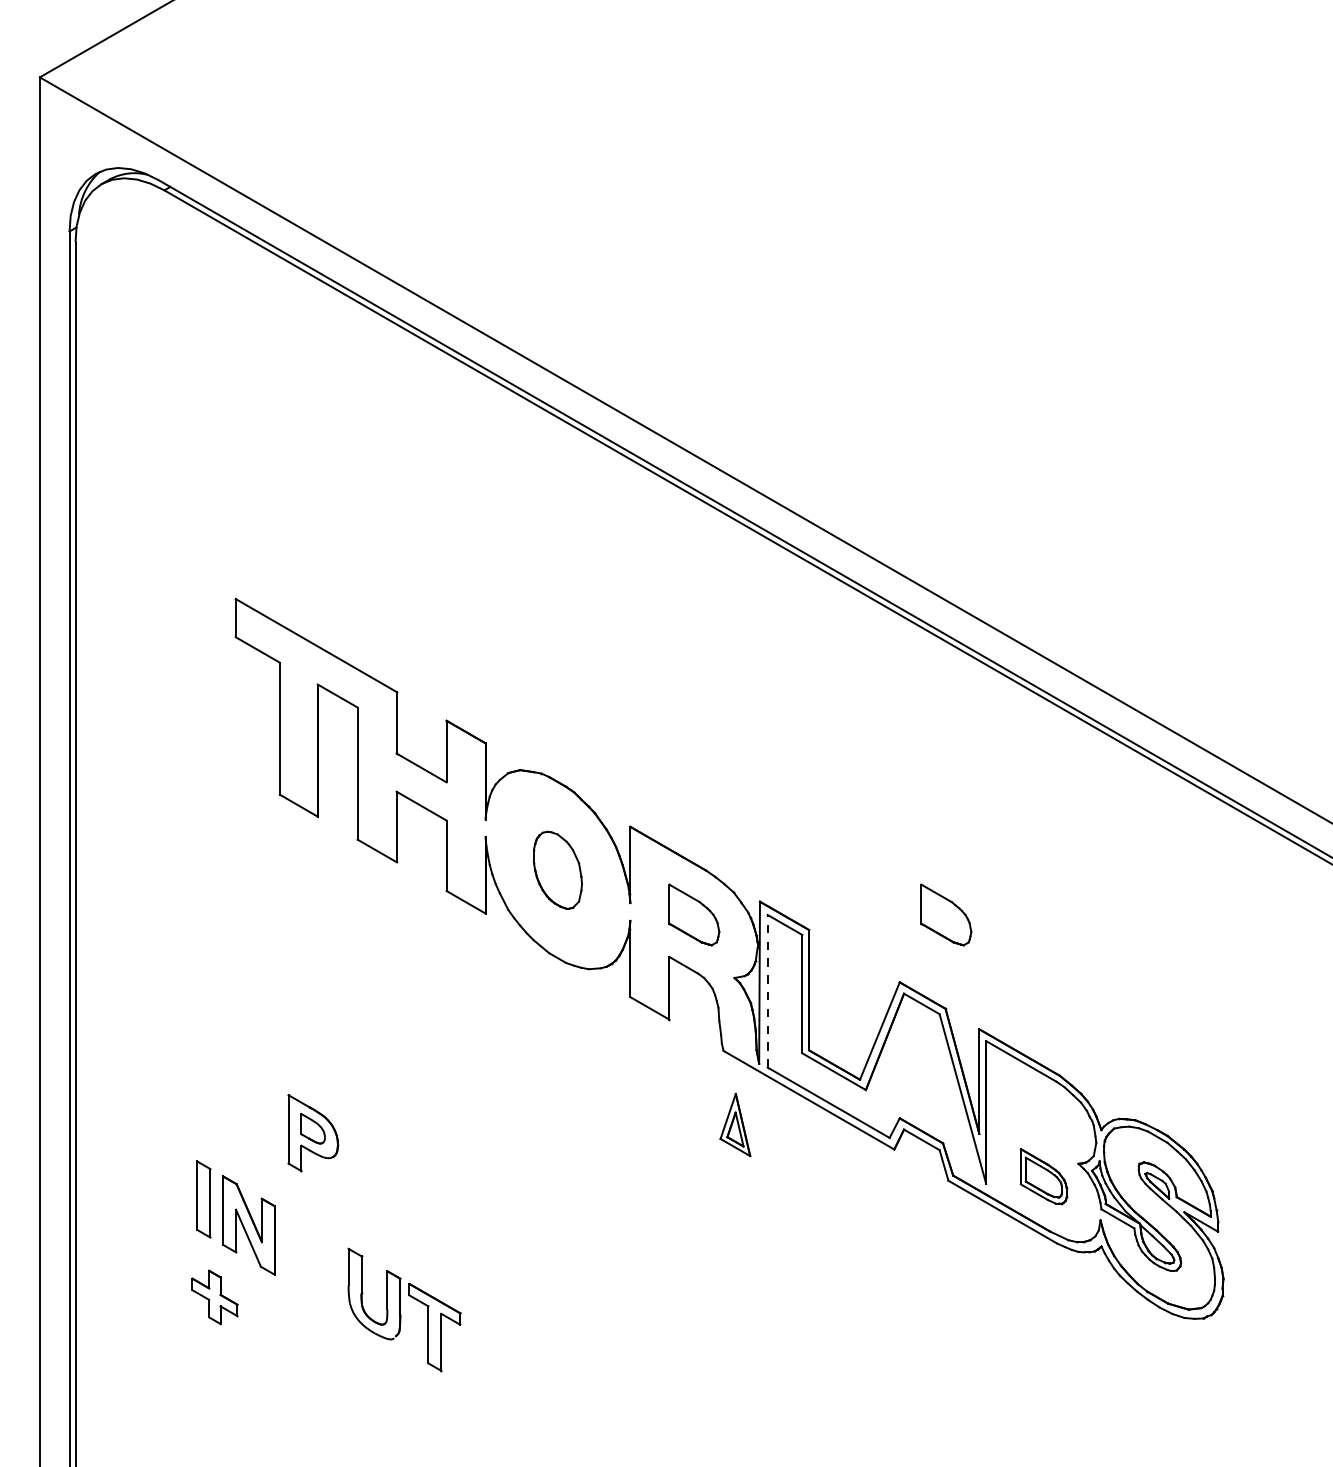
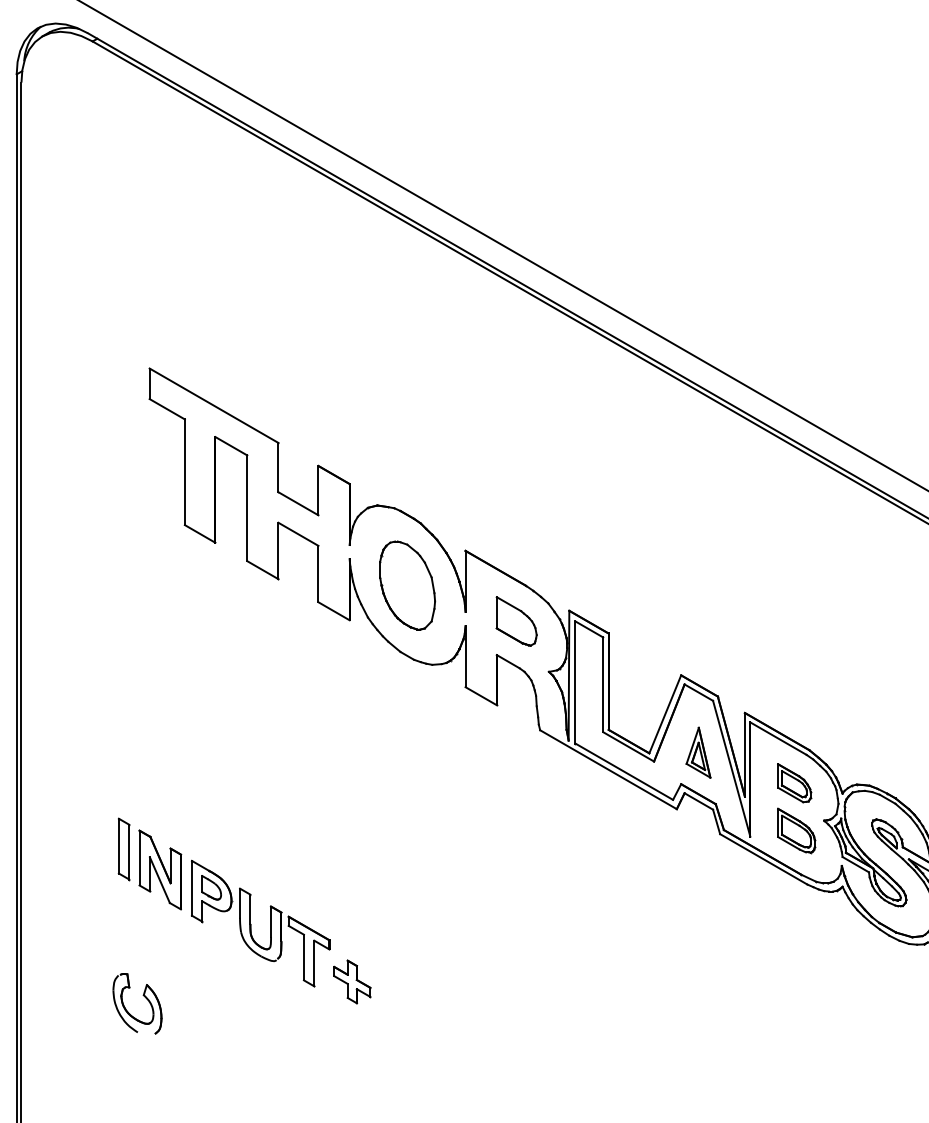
part: (557, 870) -> (407, 585), size x1.43
part: (946, 914) -> (718, 621), removed
line: (767, 990) -> (575, 681), dashed -> solid
part: (1041, 1116) -> (794, 782), added
part: (735, 1124) -> (698, 752), moved
part: (313, 1133) -> (211, 891), moved
part: (214, 1297) -> (352, 982), moved
part: (228, 1383) -> (143, 996), added

